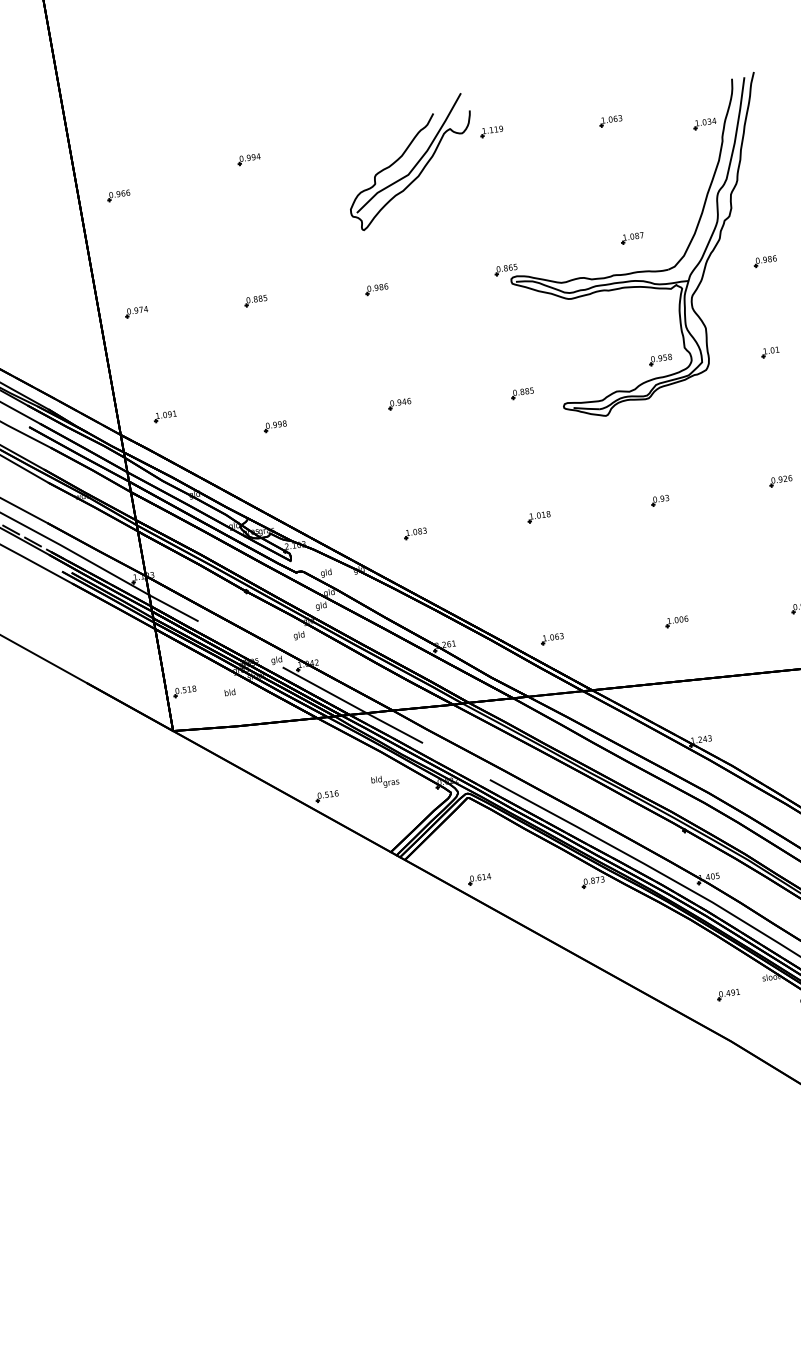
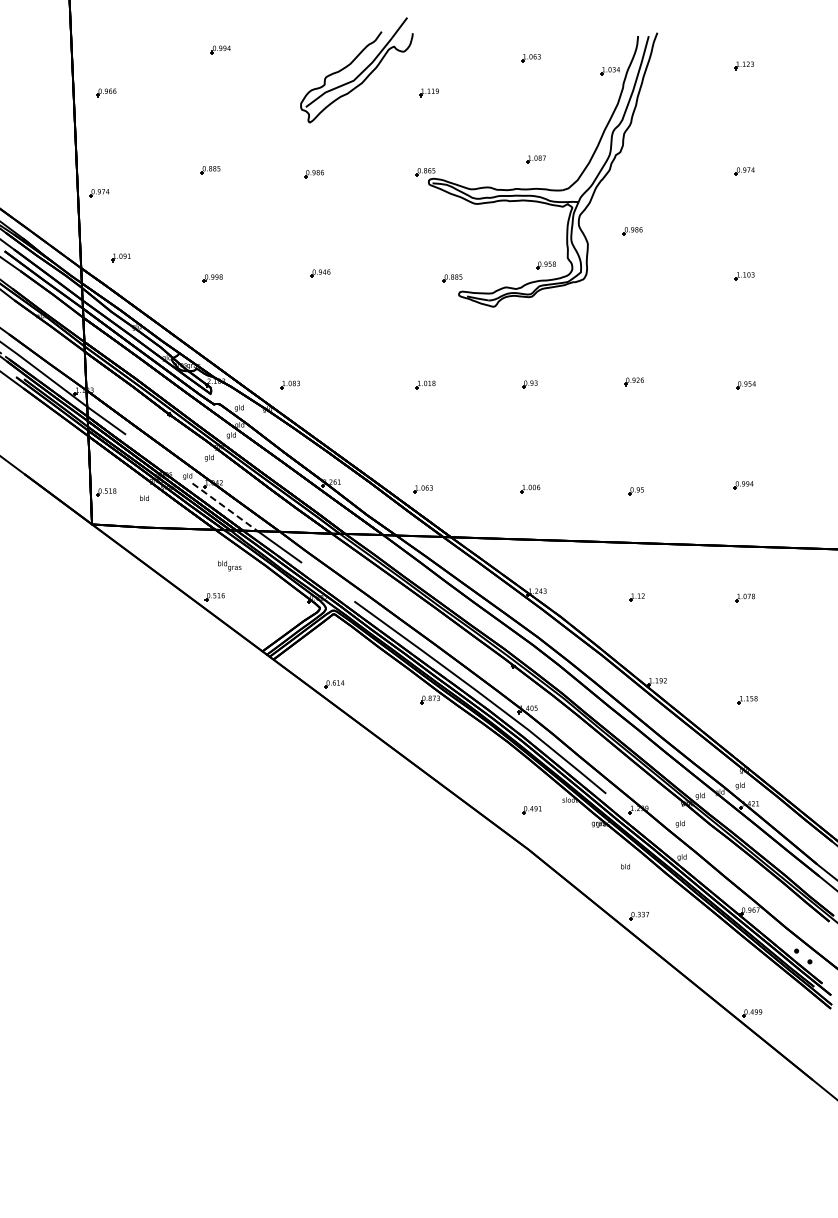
part: (491, 131) -> (428, 92), moved
part: (118, 195) -> (106, 92), moved
part: (765, 261) -> (632, 231), moved
part: (136, 312) -> (99, 193), moved
part: (770, 352) -> (639, 271), removed
part: (522, 393) -> (452, 278), moved
part: (414, 533) -> (289, 384), moved
line: (325, 690) -> (225, 507), solid -> dashed
text: (384, 780) -> (229, 565), moved

